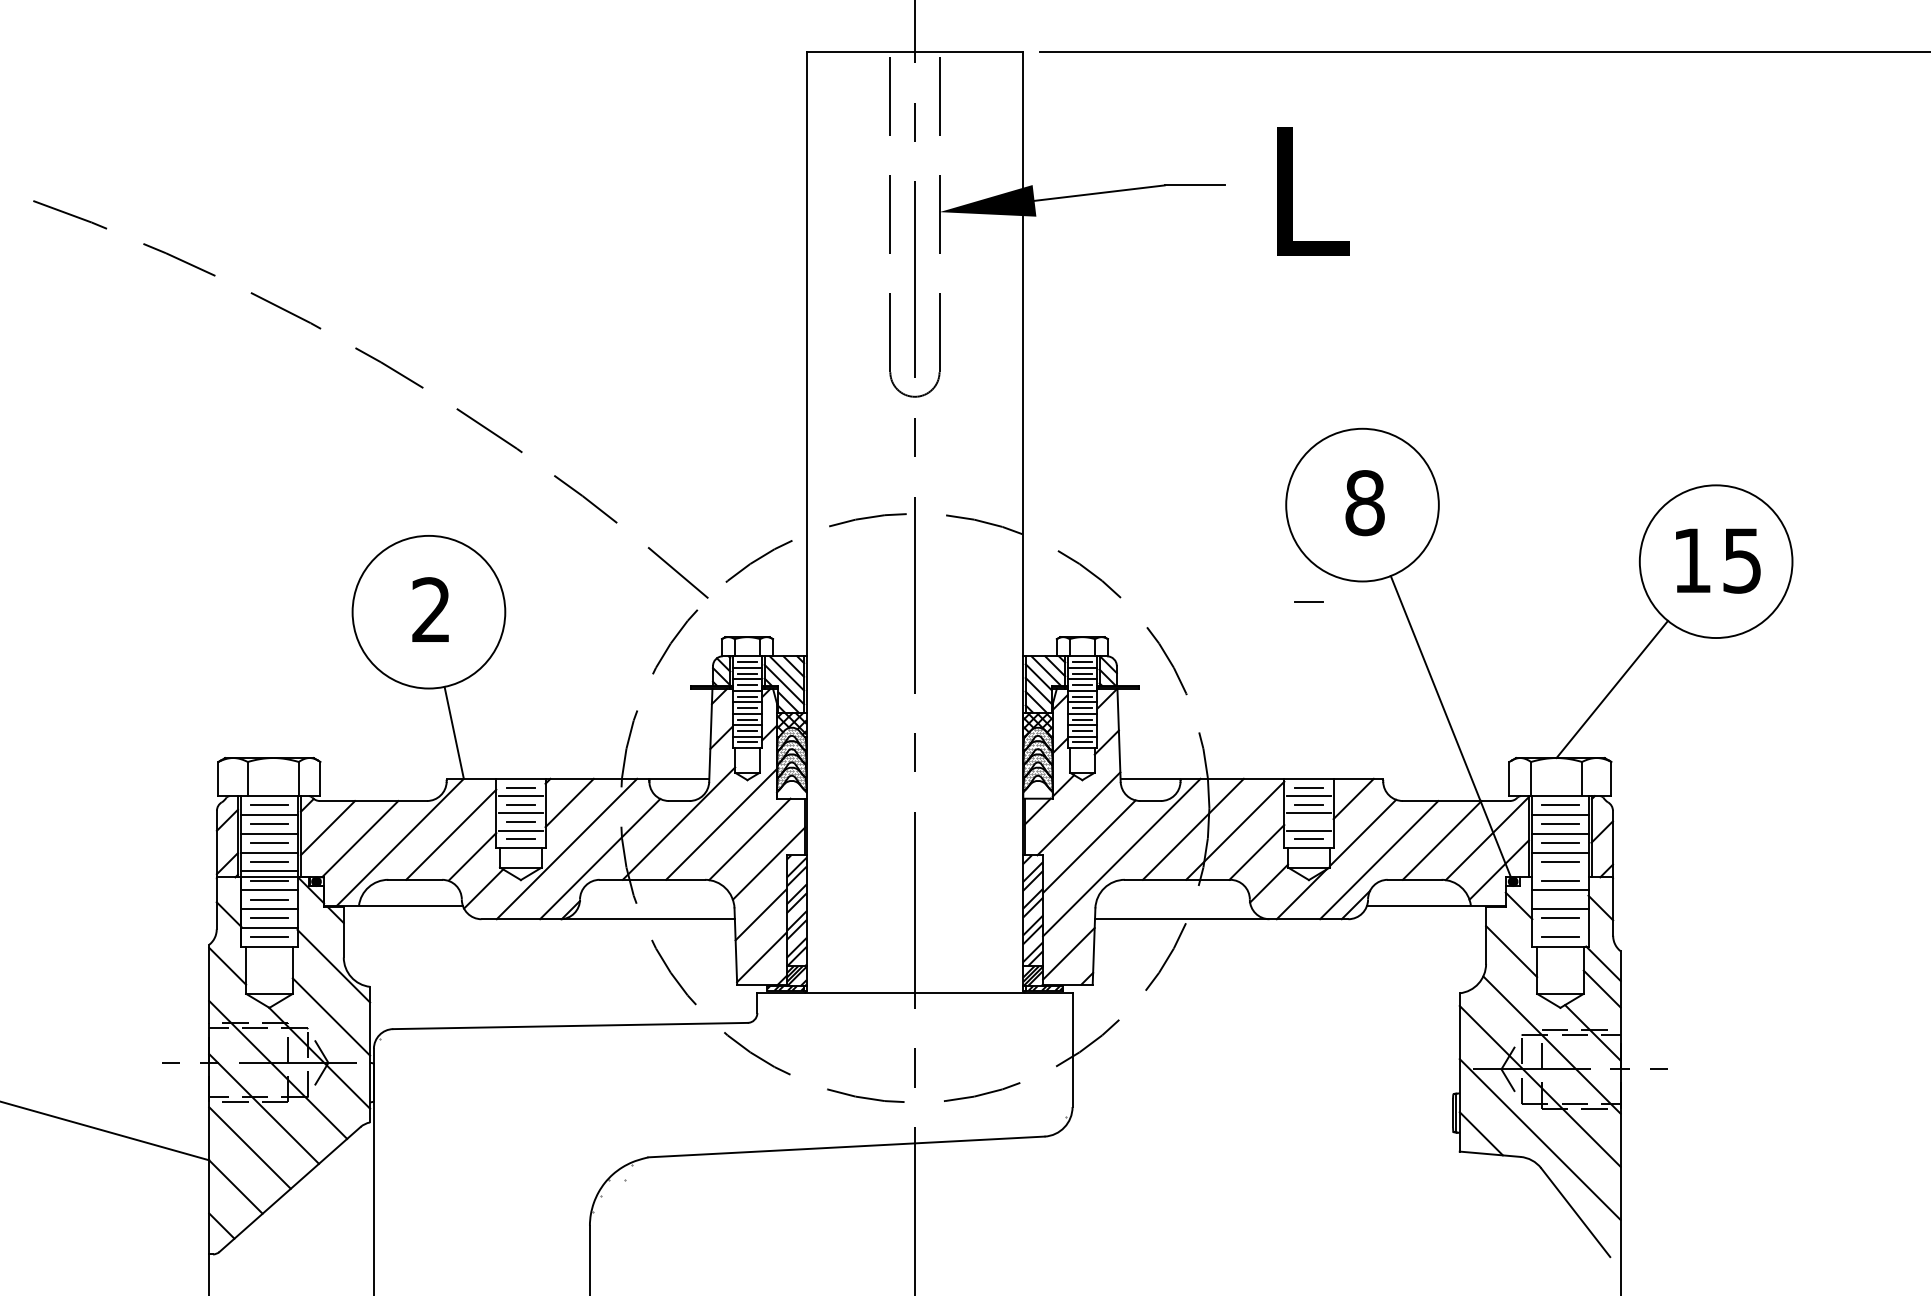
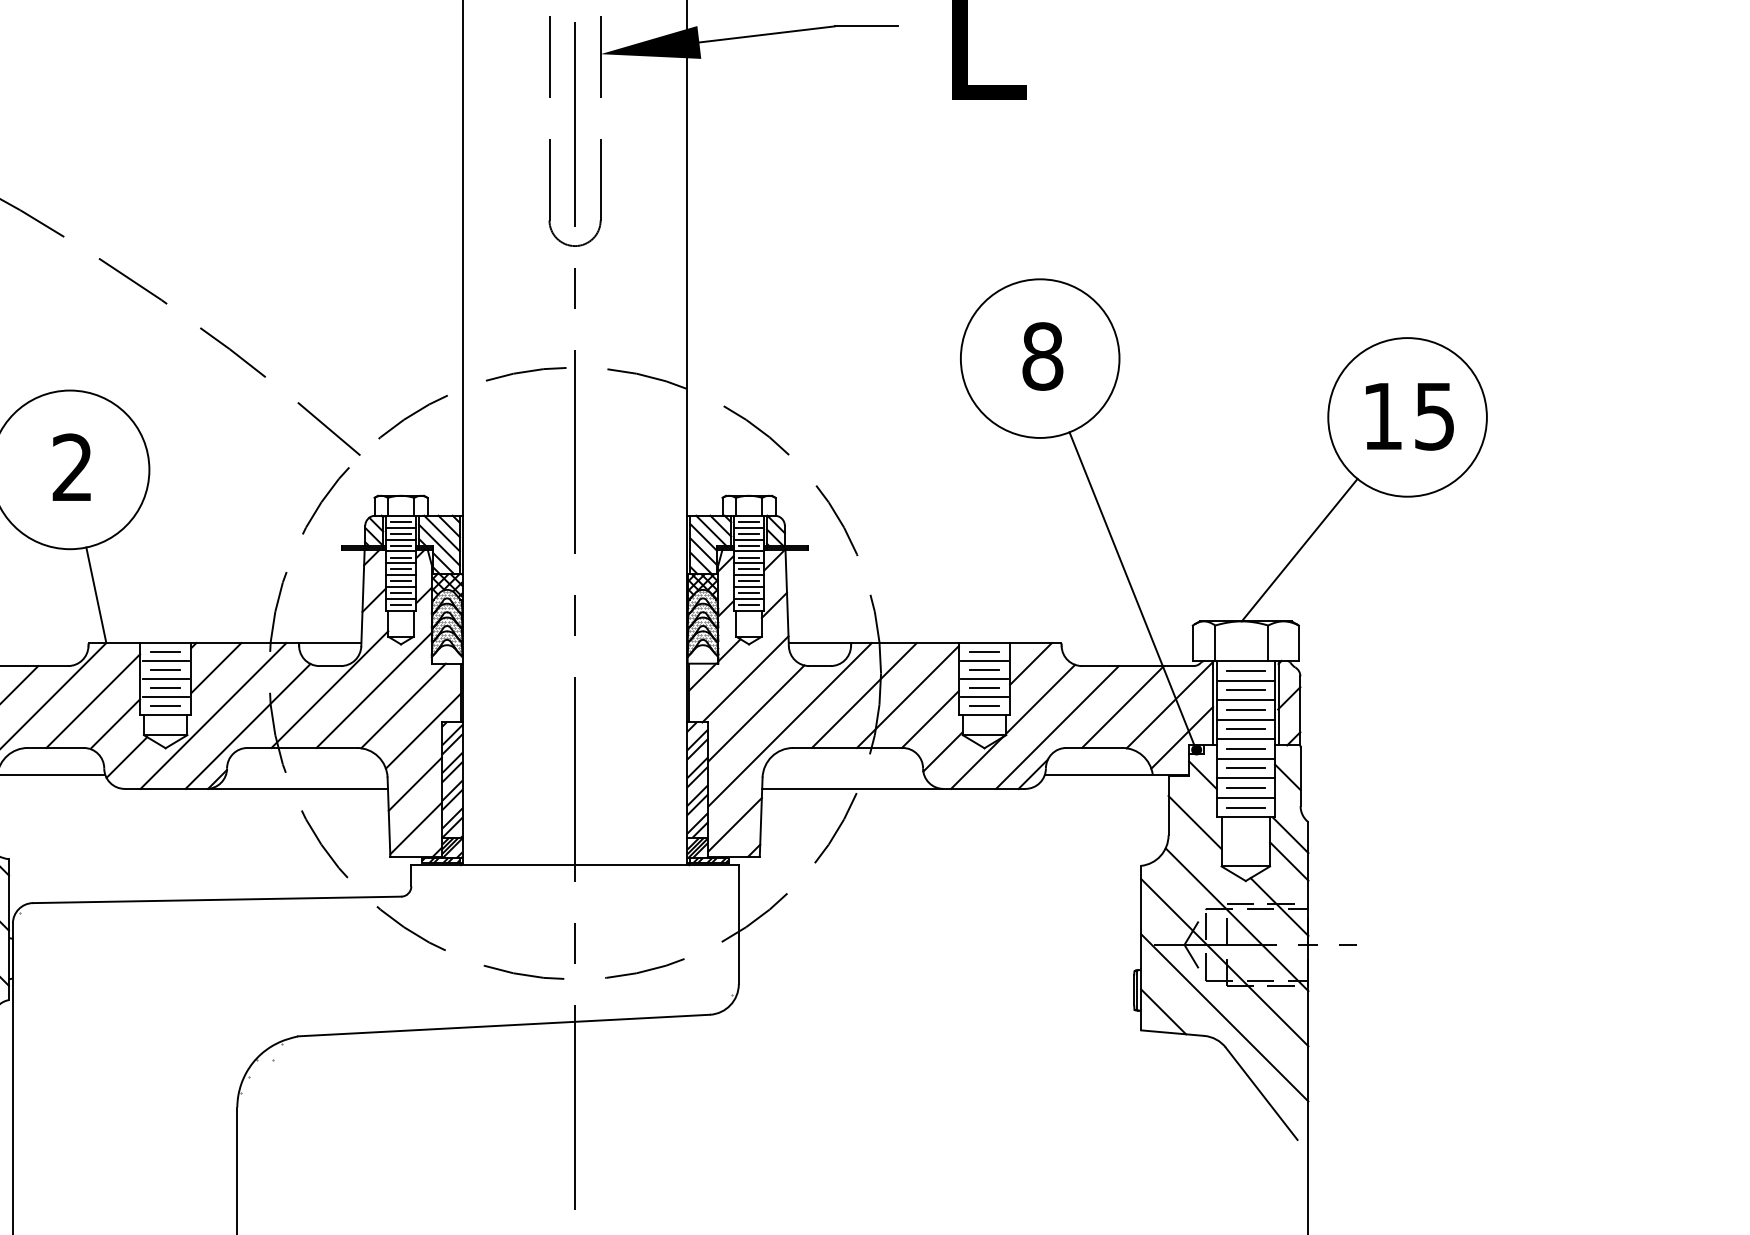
line: (1308, 601) -> (984, 687), moved
line: (1560, 871) -> (1245, 739), added
line: (1560, 899) -> (1245, 768), added
line: (1560, 927) -> (1245, 797), added

